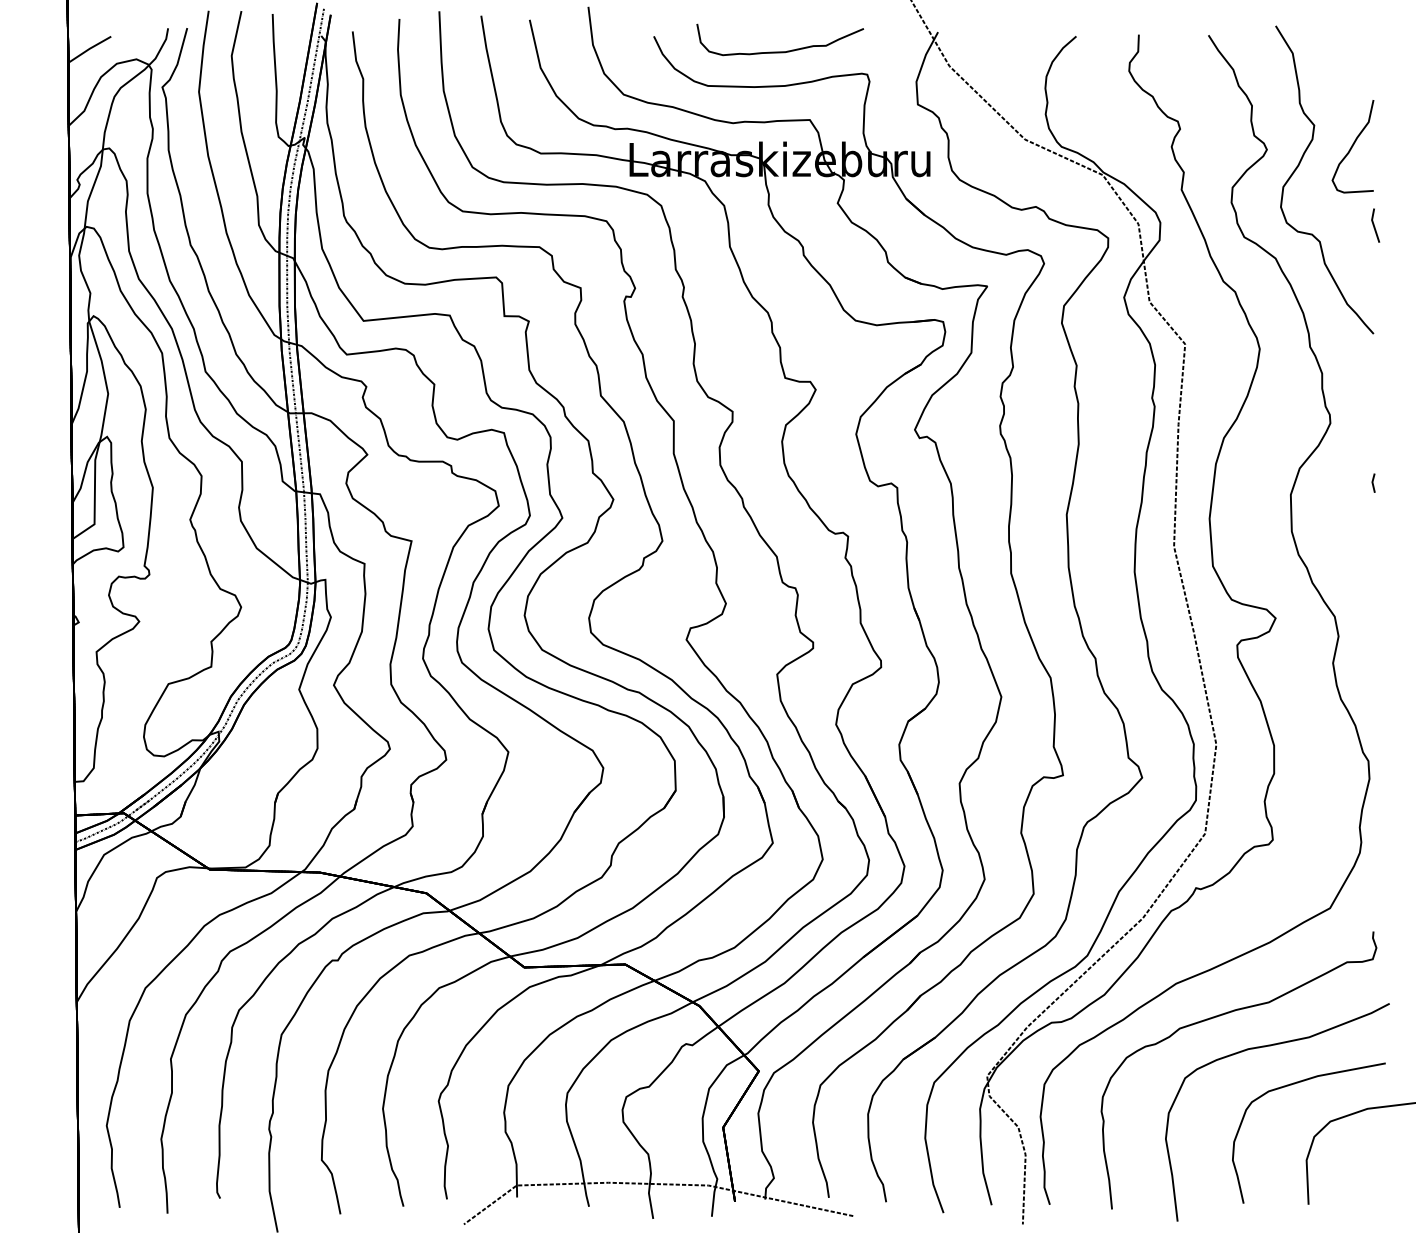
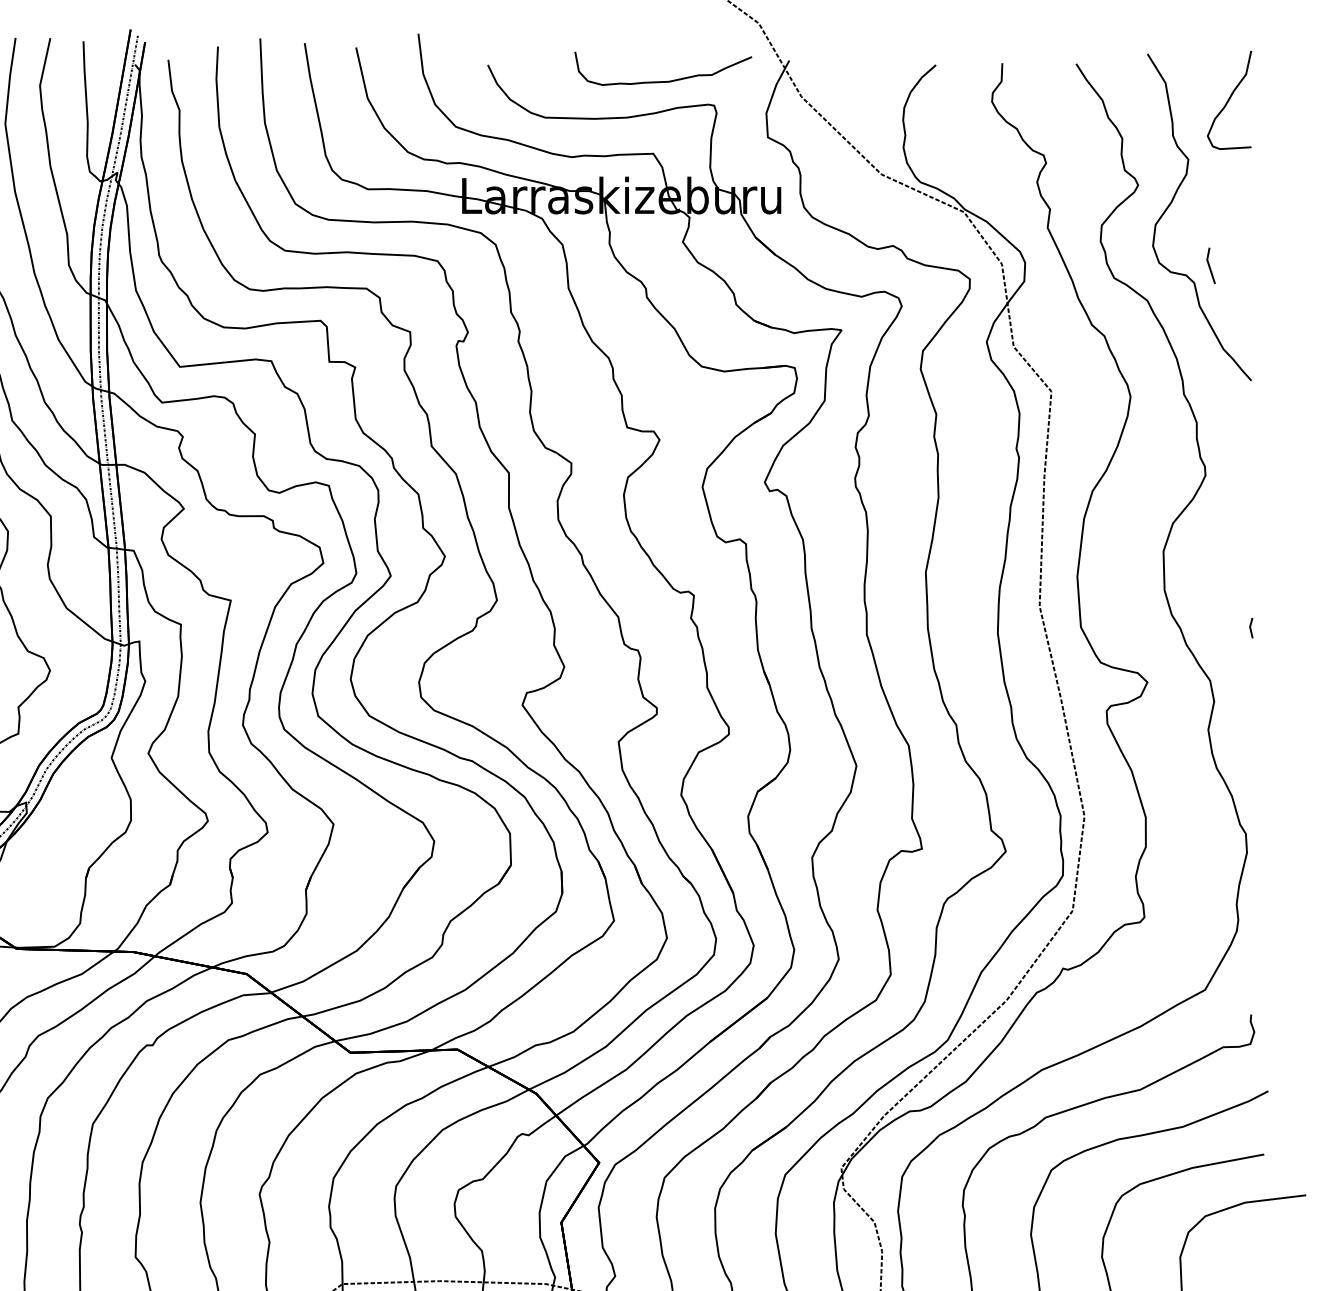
part: (780, 51) -> (663, 81), moved
curve: (1352, 146) -> (1228, 100), moved
line: (1374, 225) -> (1209, 265), moved
line: (1373, 482) -> (1251, 627), moved

